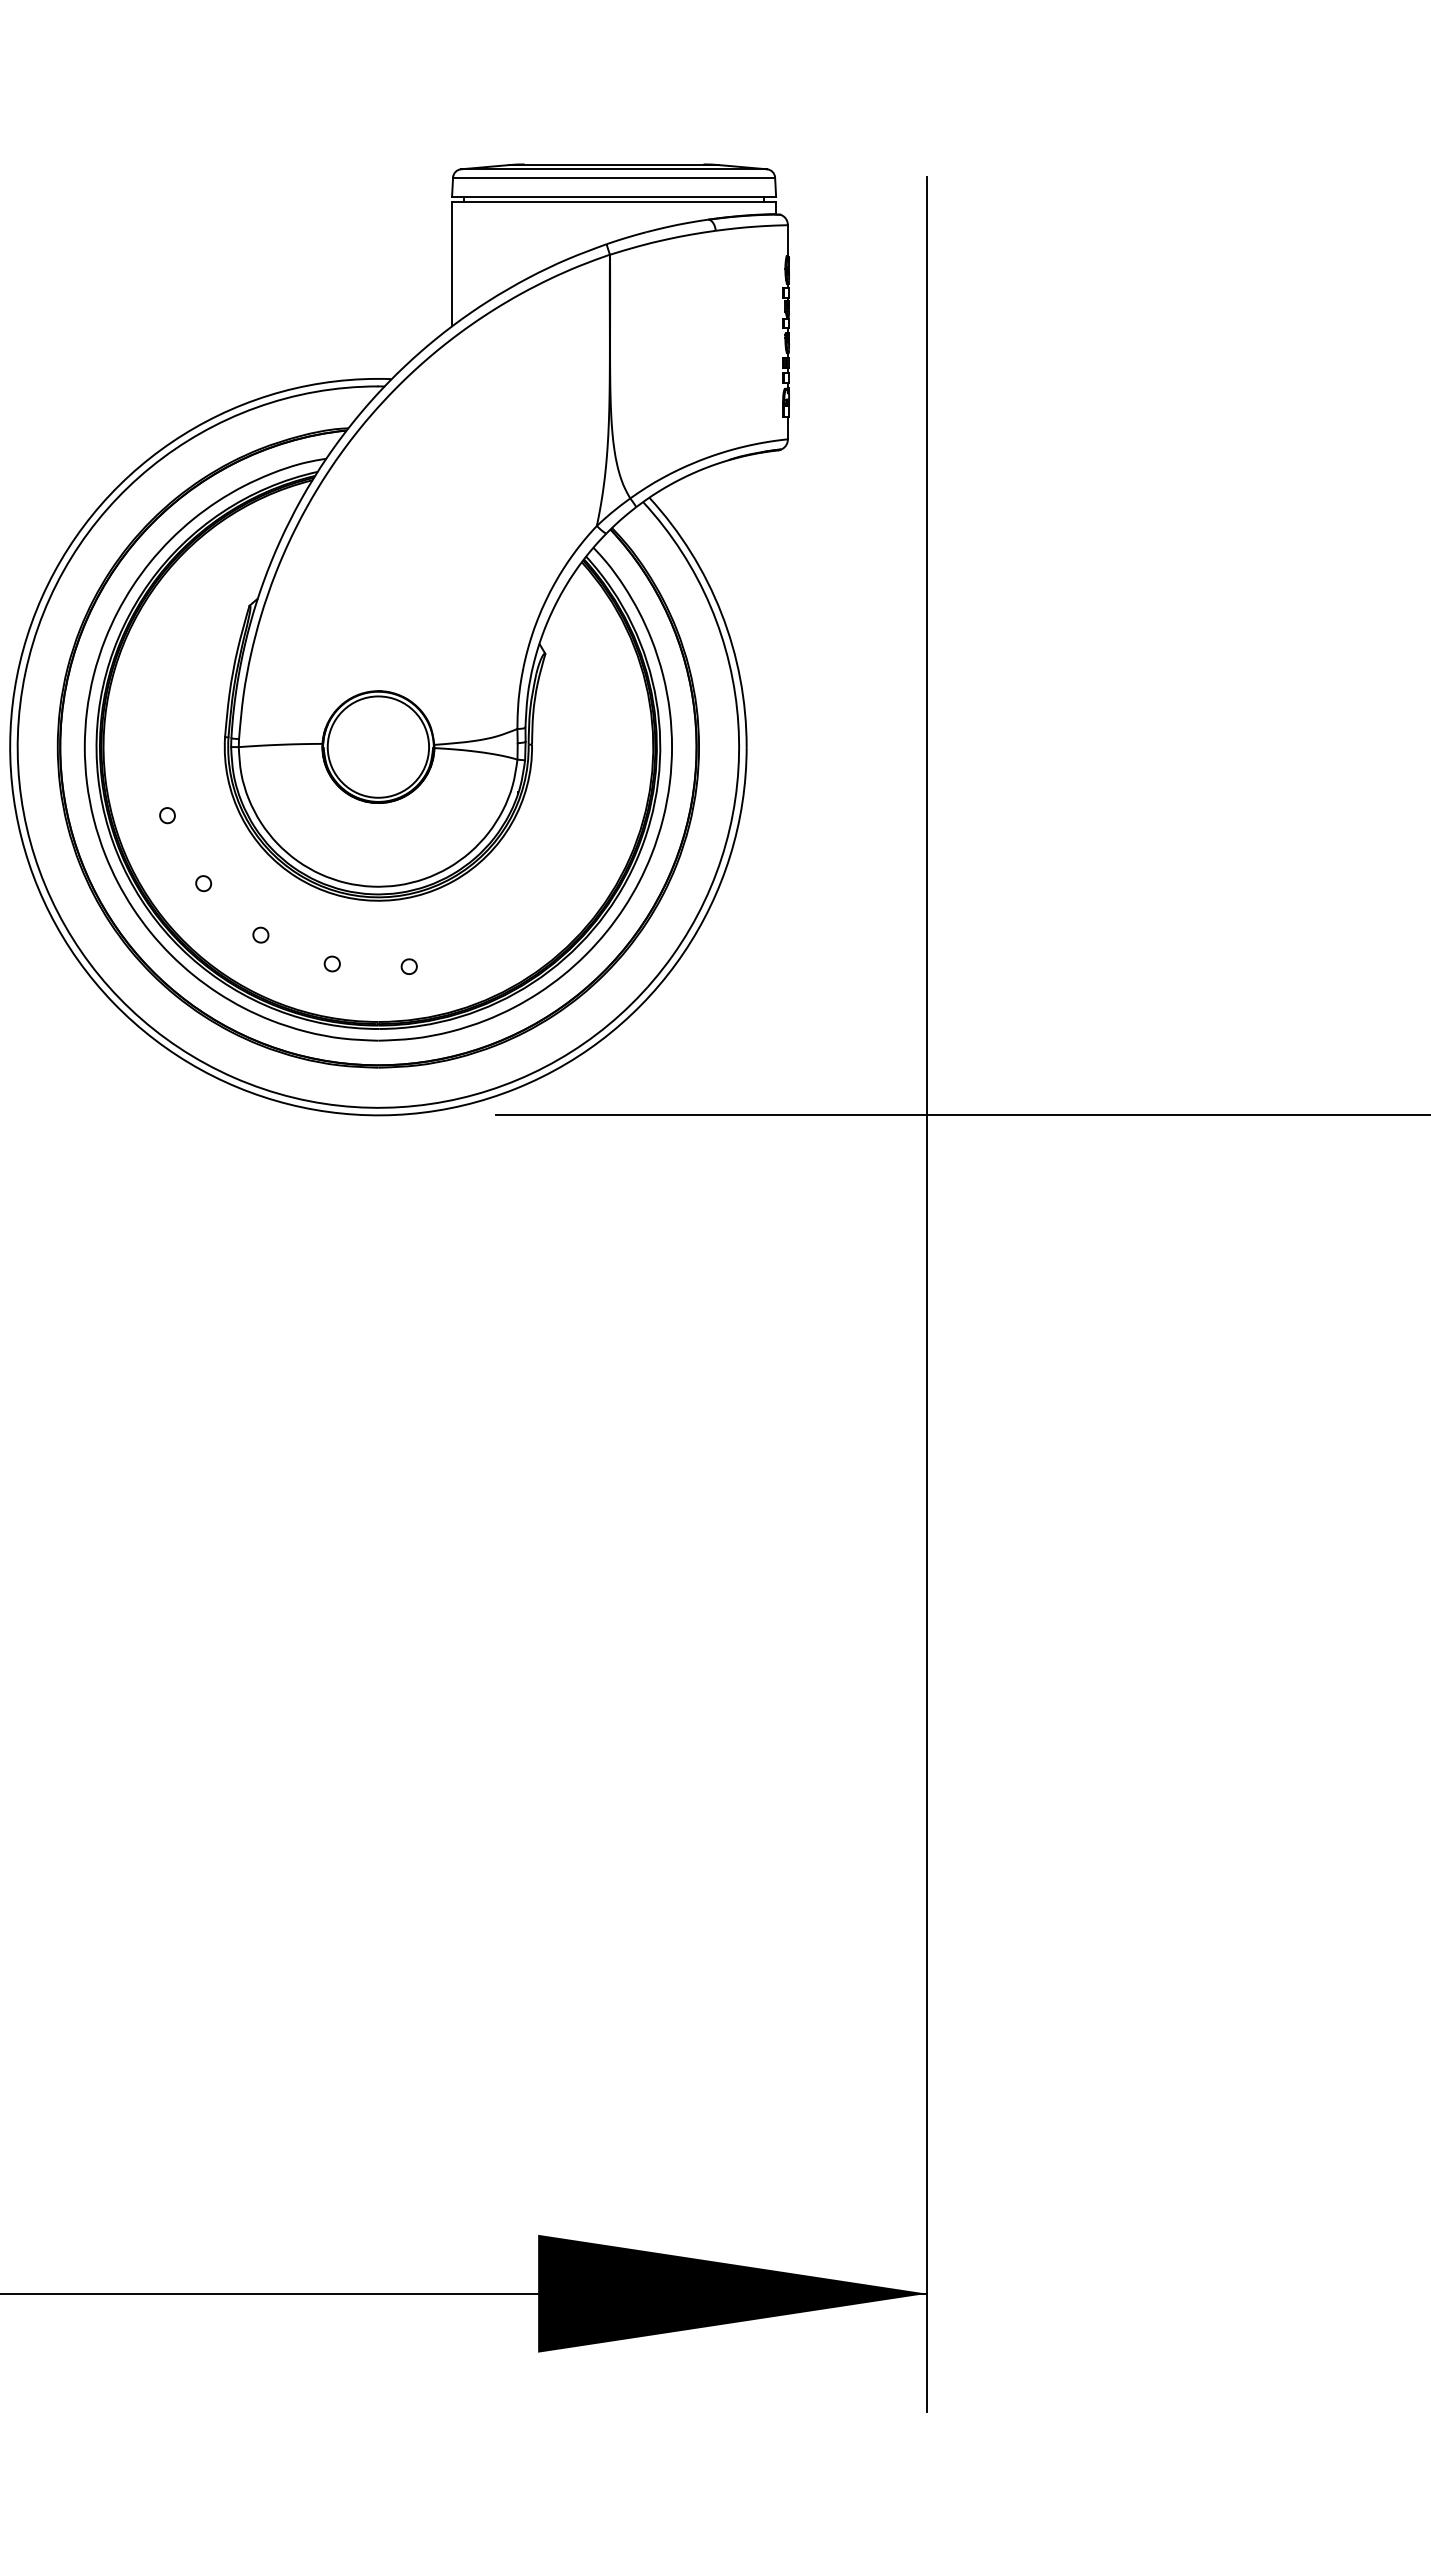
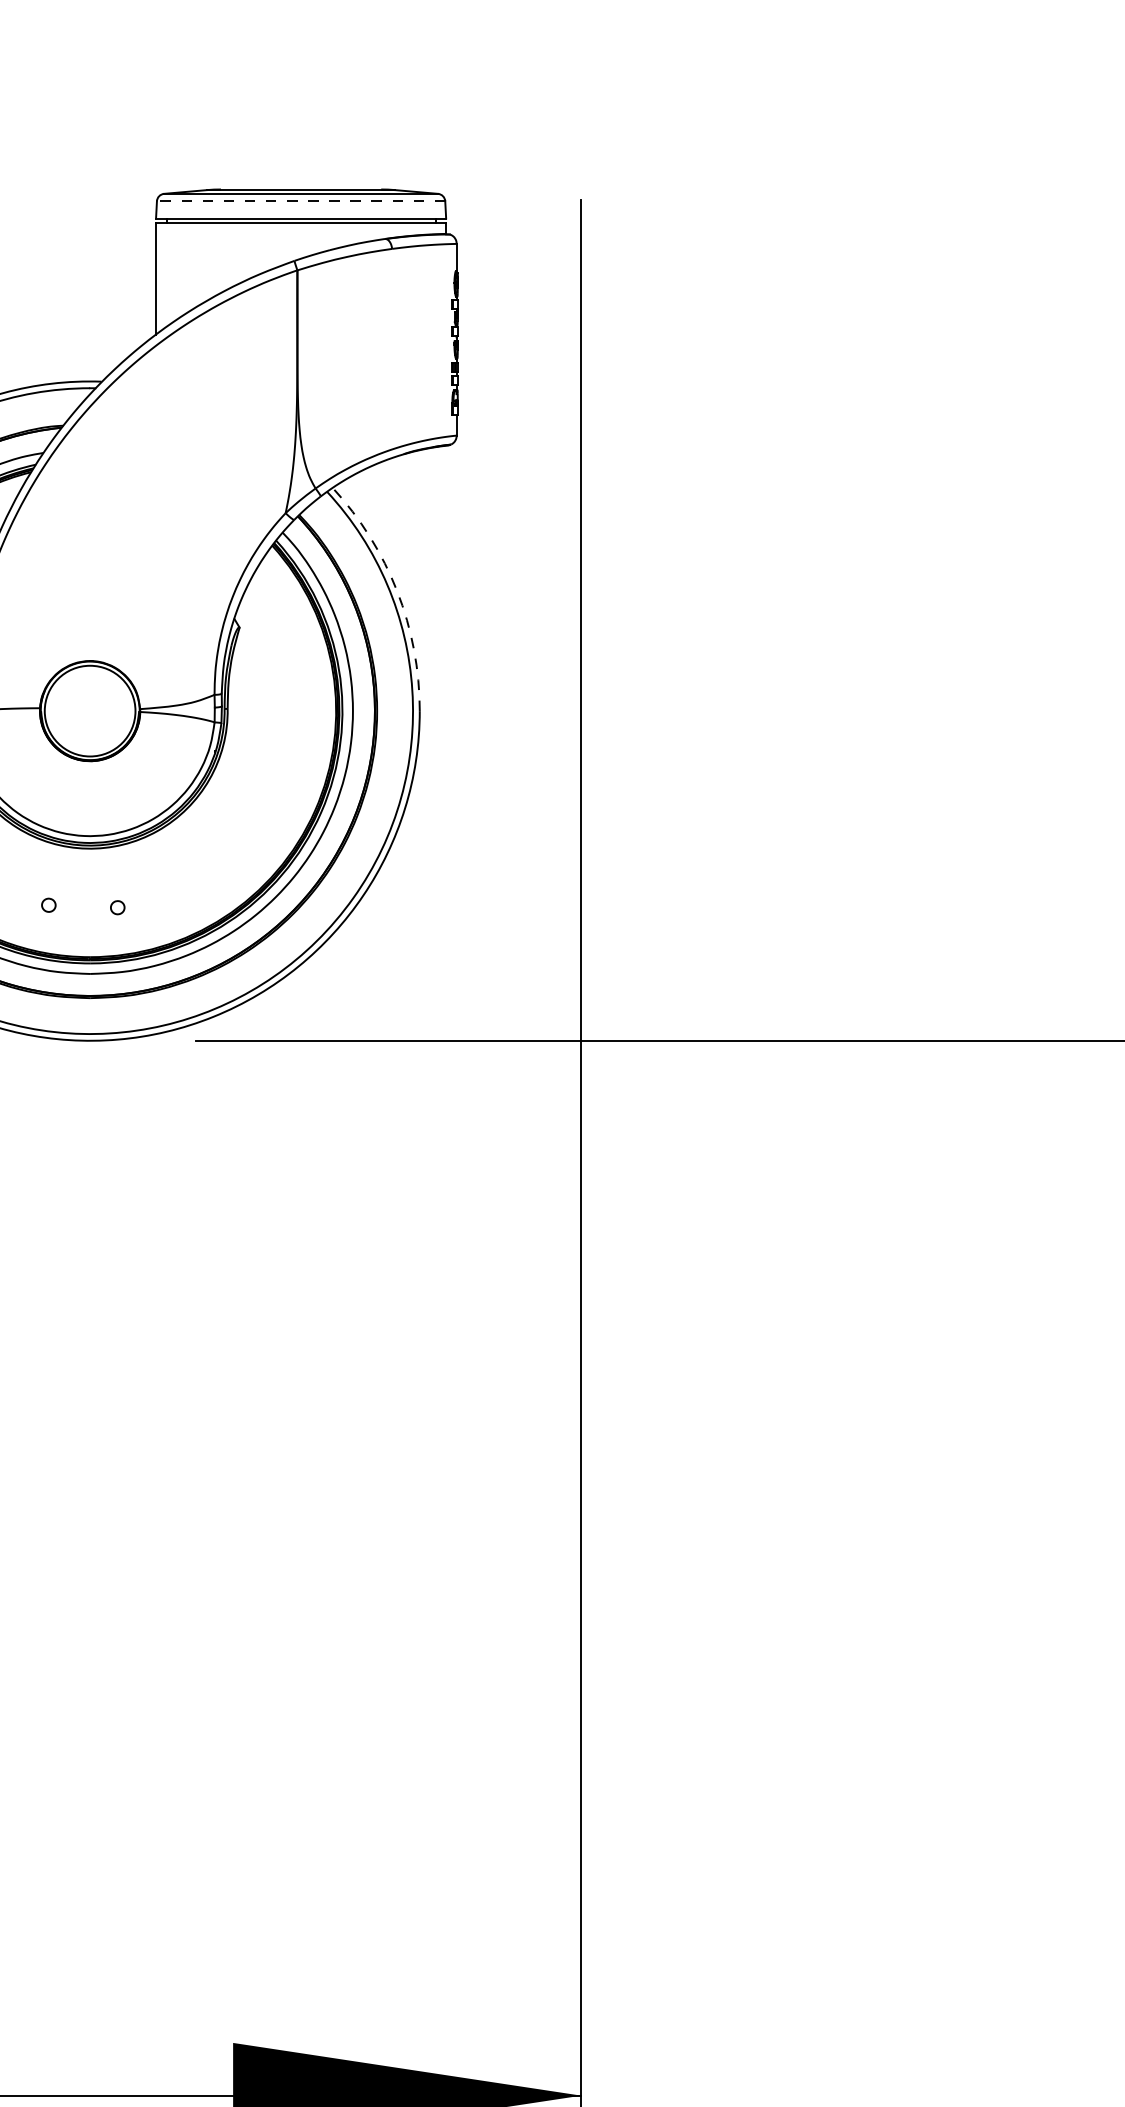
line: (613, 177) -> (300, 201), solid -> dashed
arc: (721, 613) -> (397, 591), solid -> dashed

